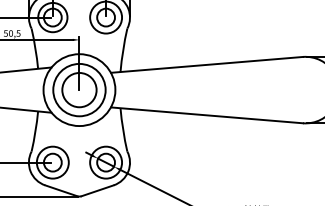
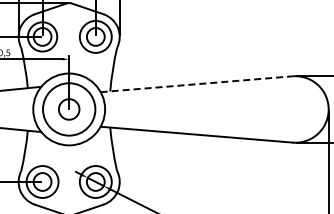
line: (207, 65) -> (197, 84), solid -> dashed
circle: (79, 90) -> (69, 109), size x0.6

